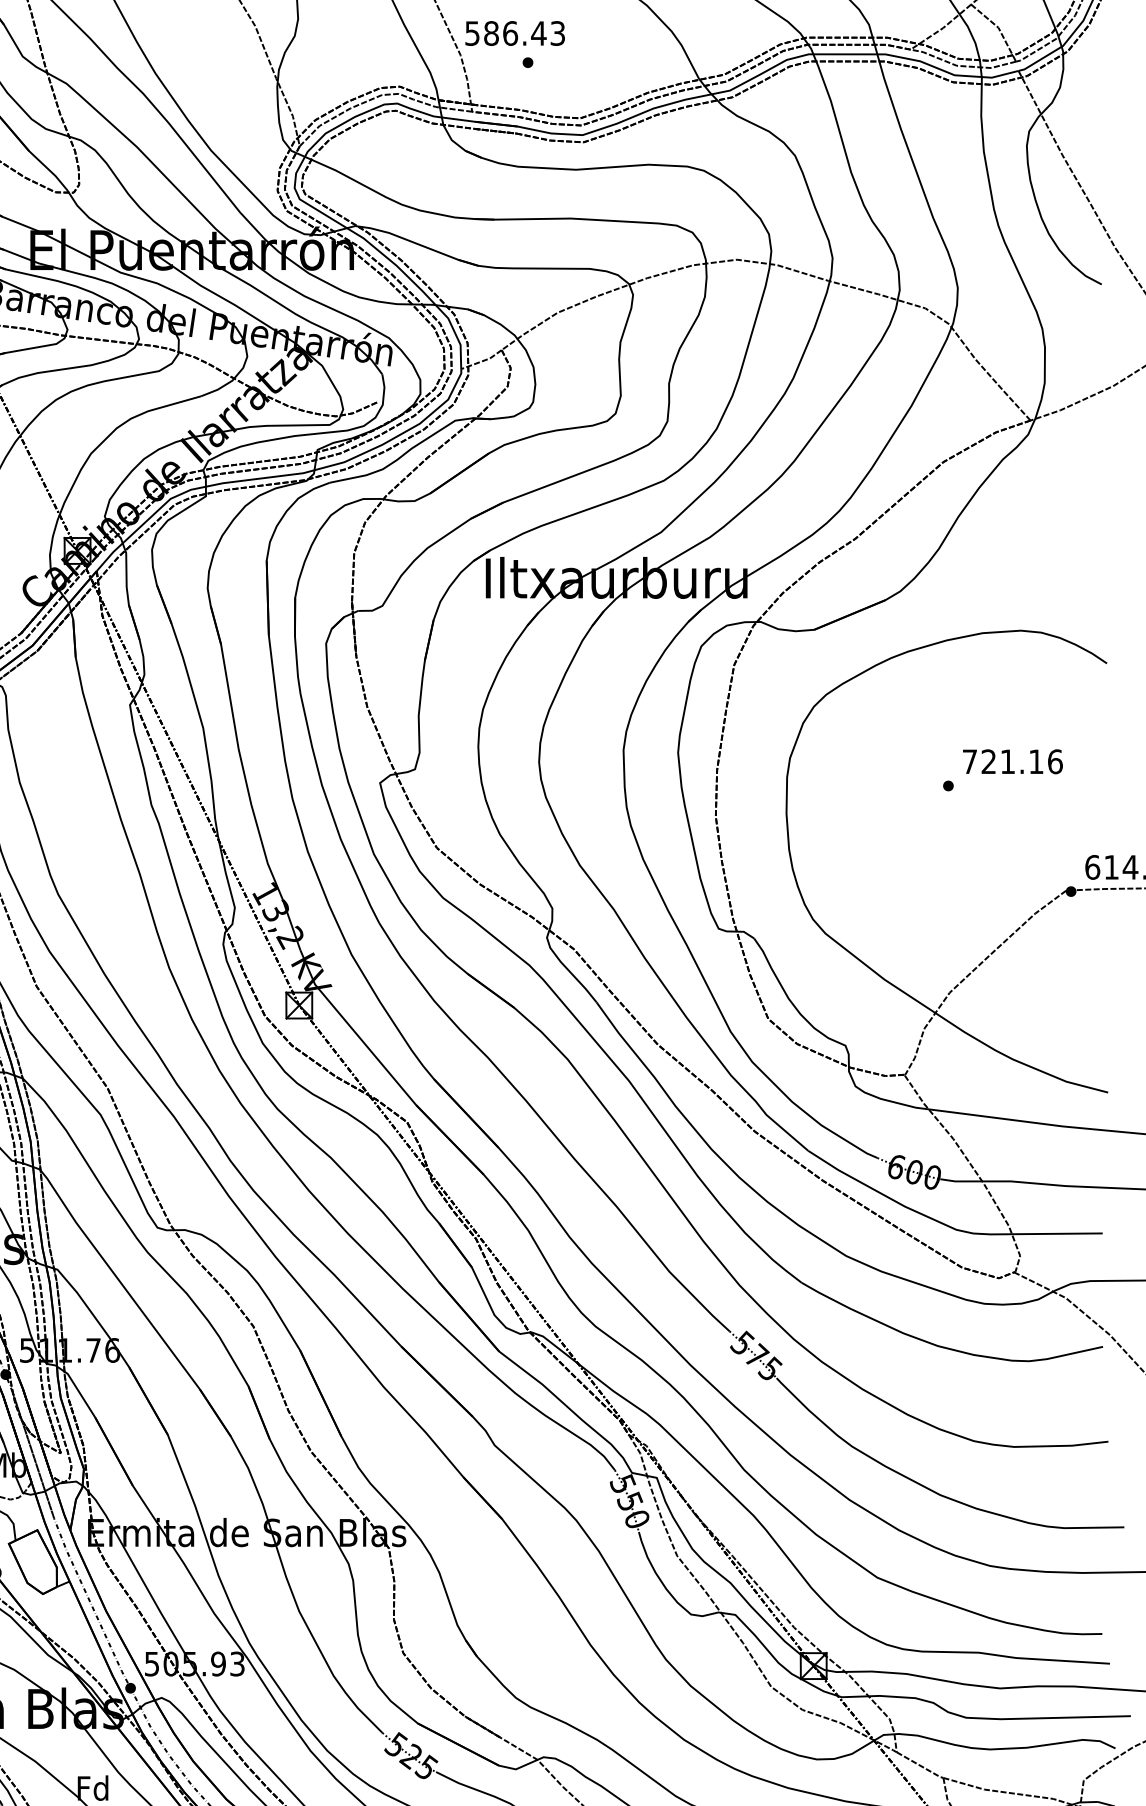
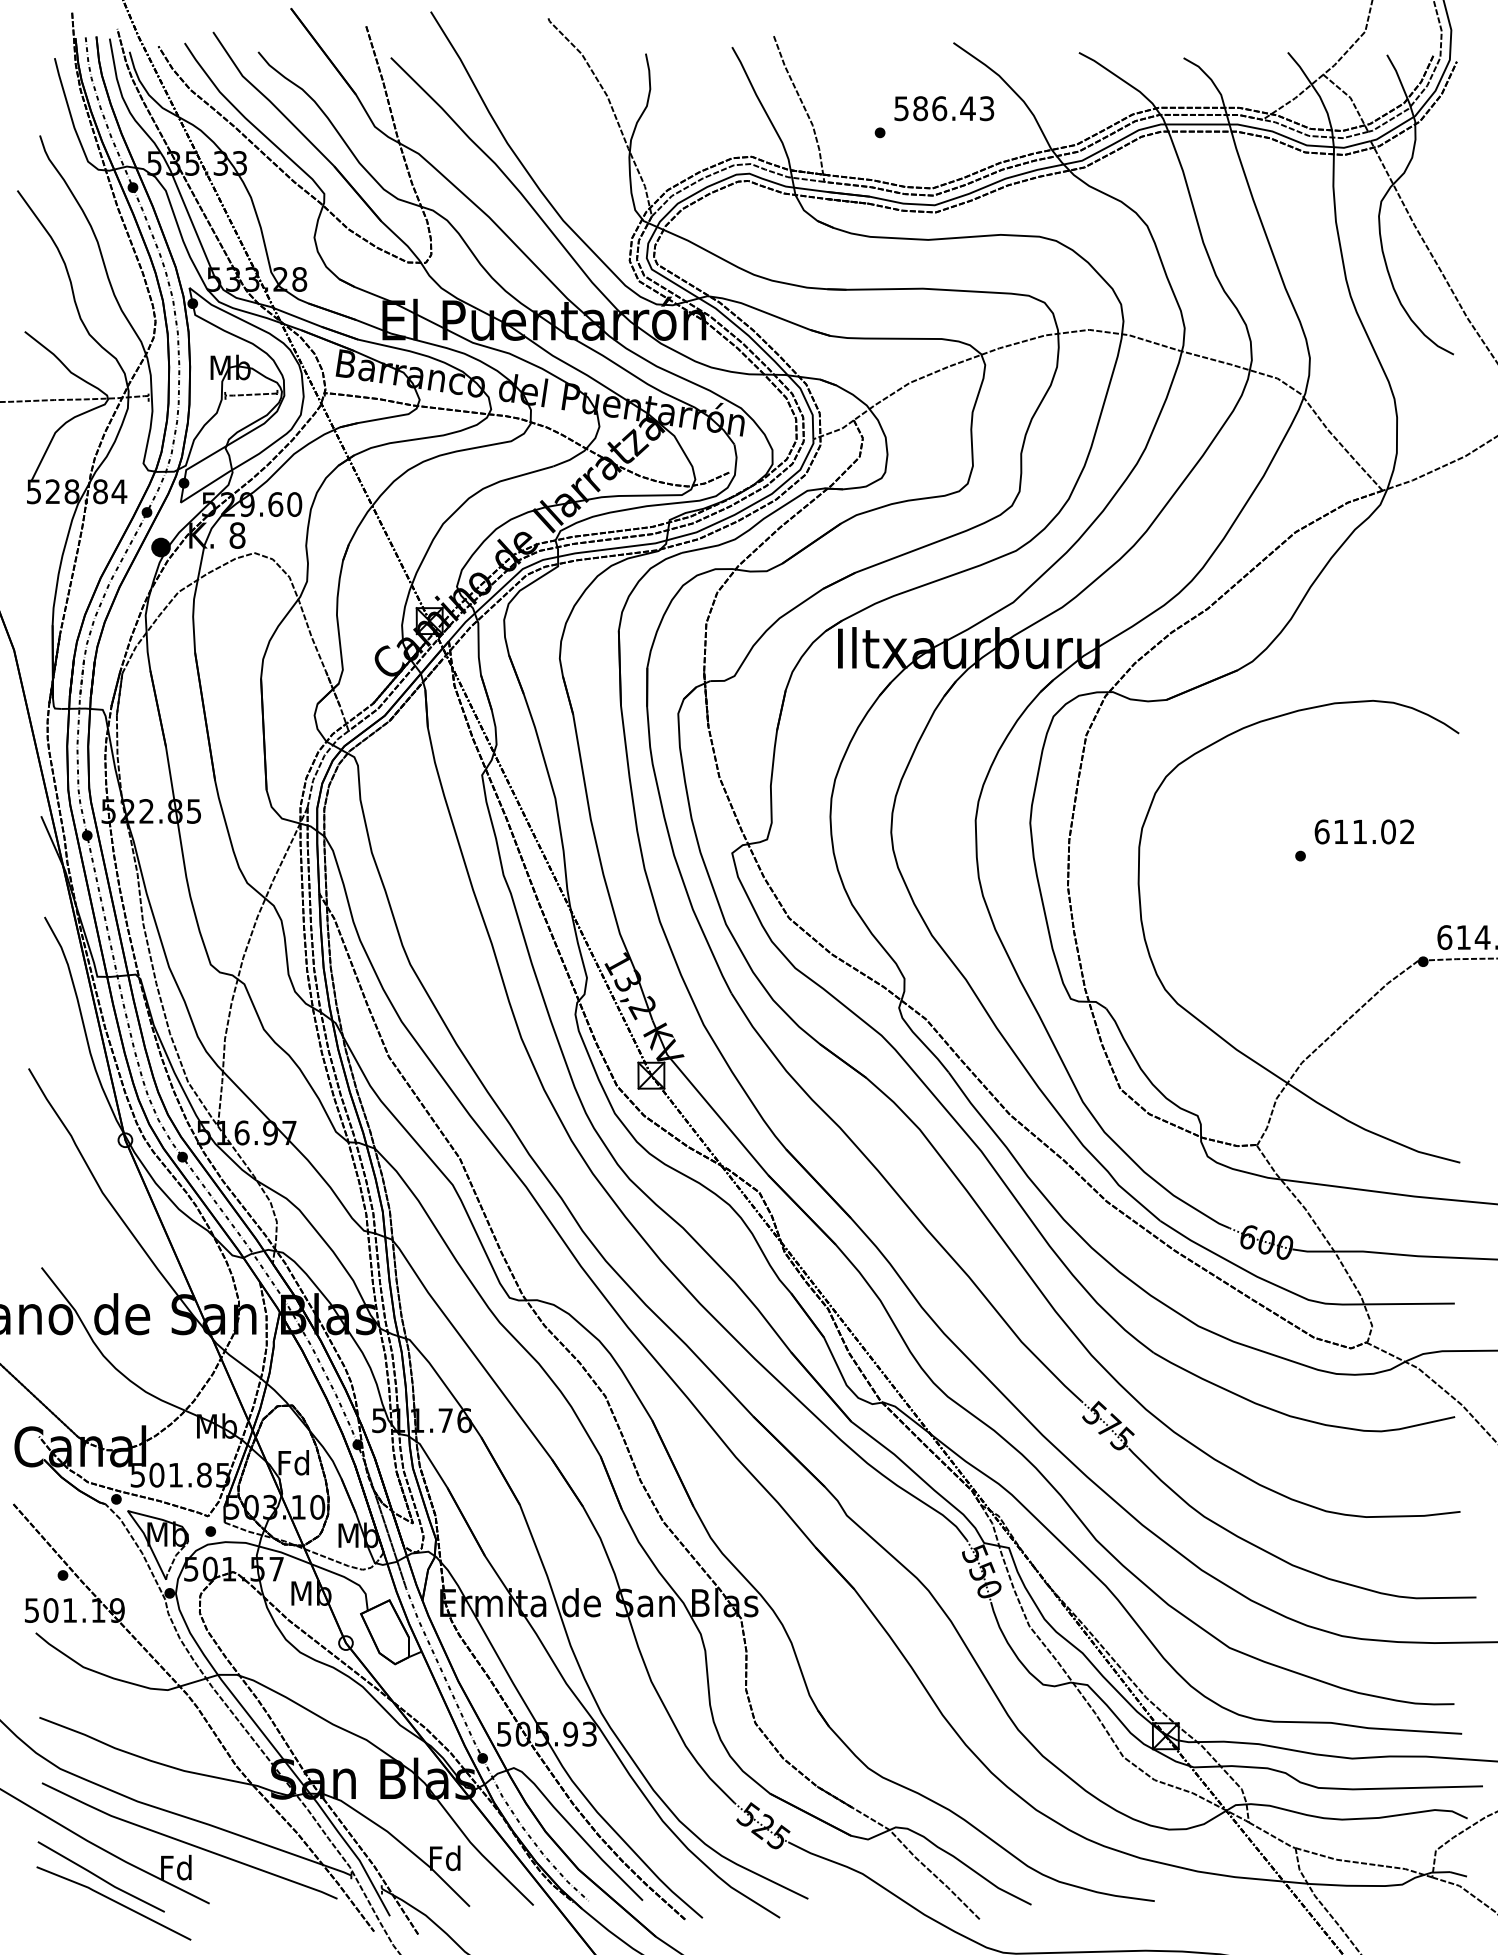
text: (515, 33) -> (944, 108), moved
text: (1012, 761) -> (1364, 831), 721.16 -> 611.02

